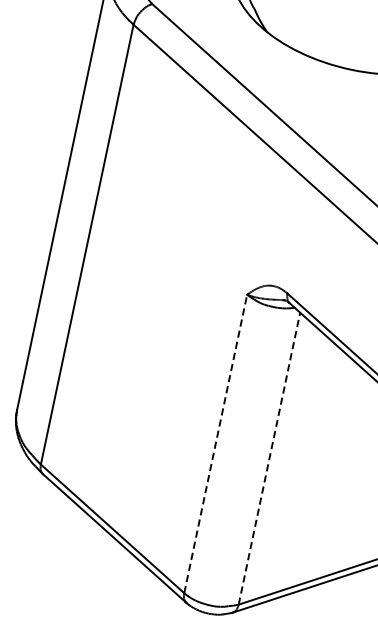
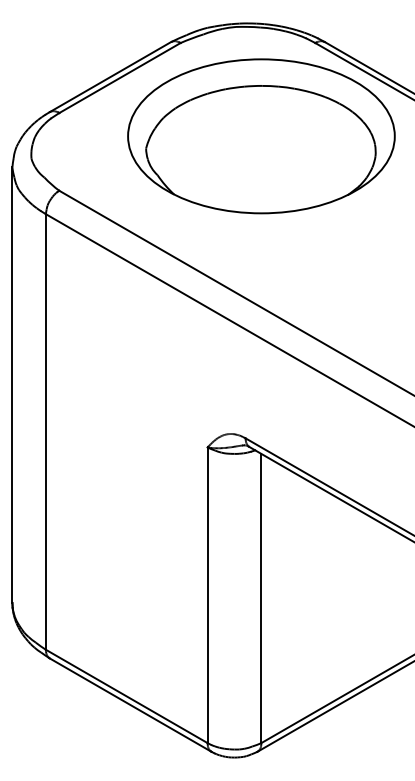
line: (215, 444) -> (207, 595), dashed -> solid
line: (269, 458) -> (261, 598), dashed -> solid

